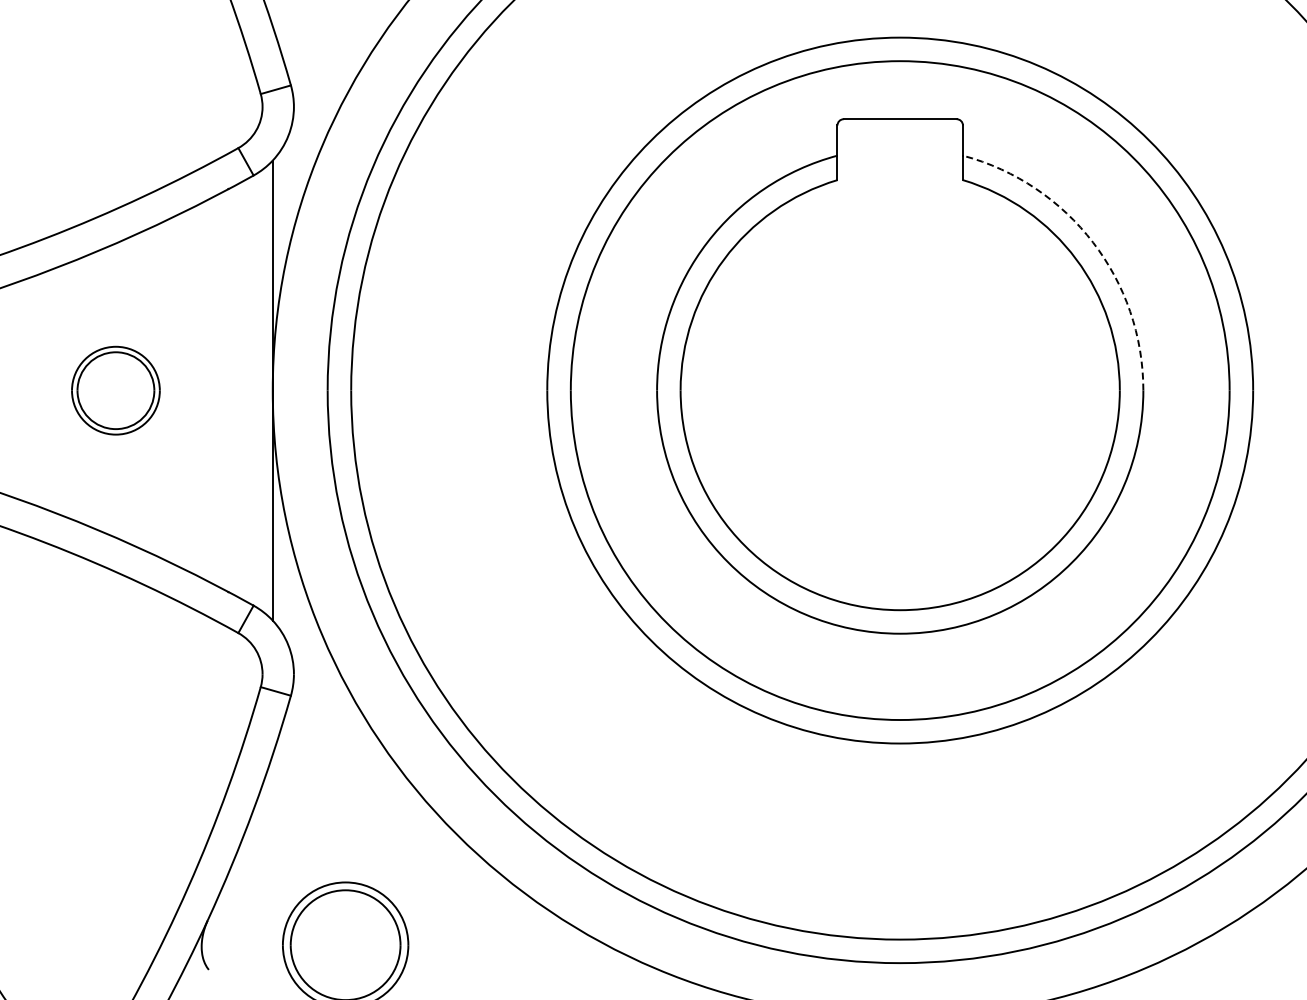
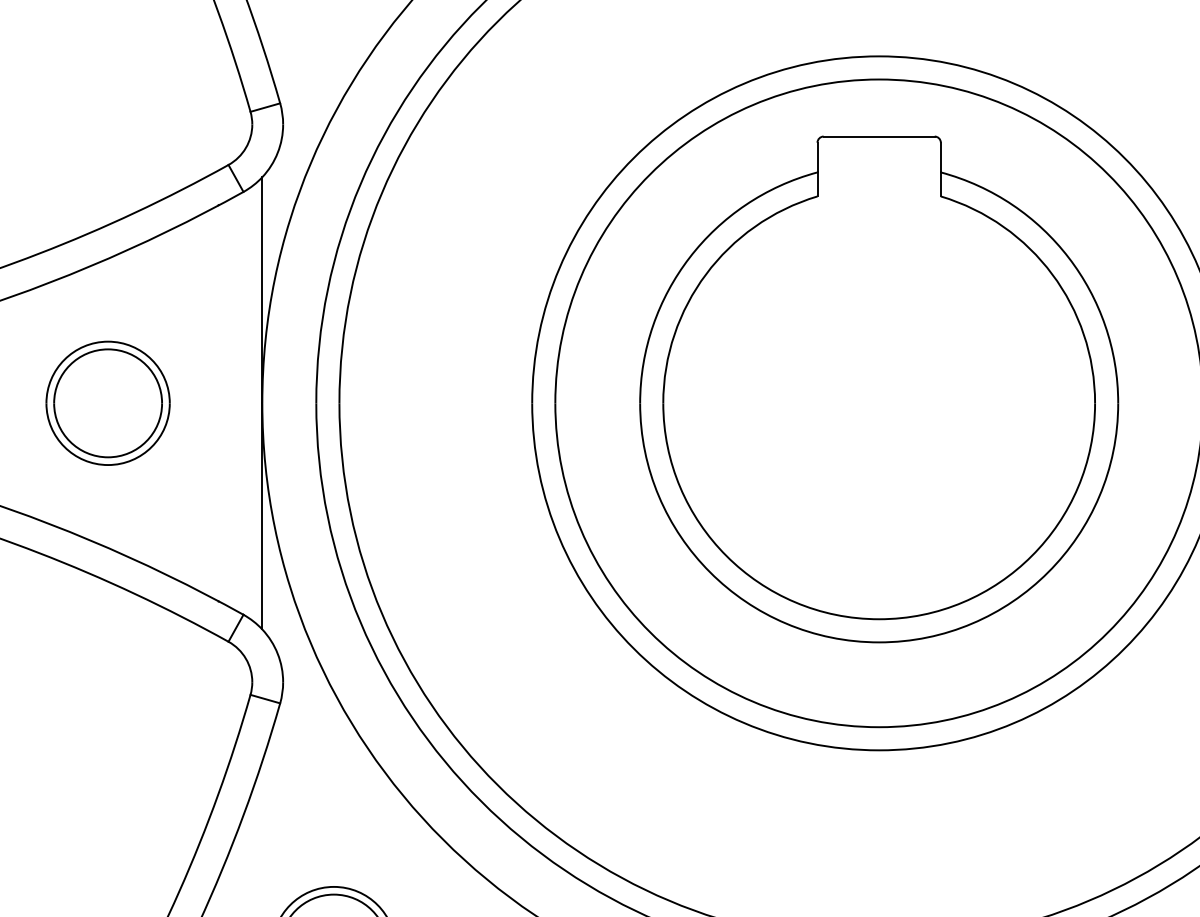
arc: (1093, 242) -> (1069, 257), dashed -> solid
part: (115, 390) -> (107, 403), size x1.43

